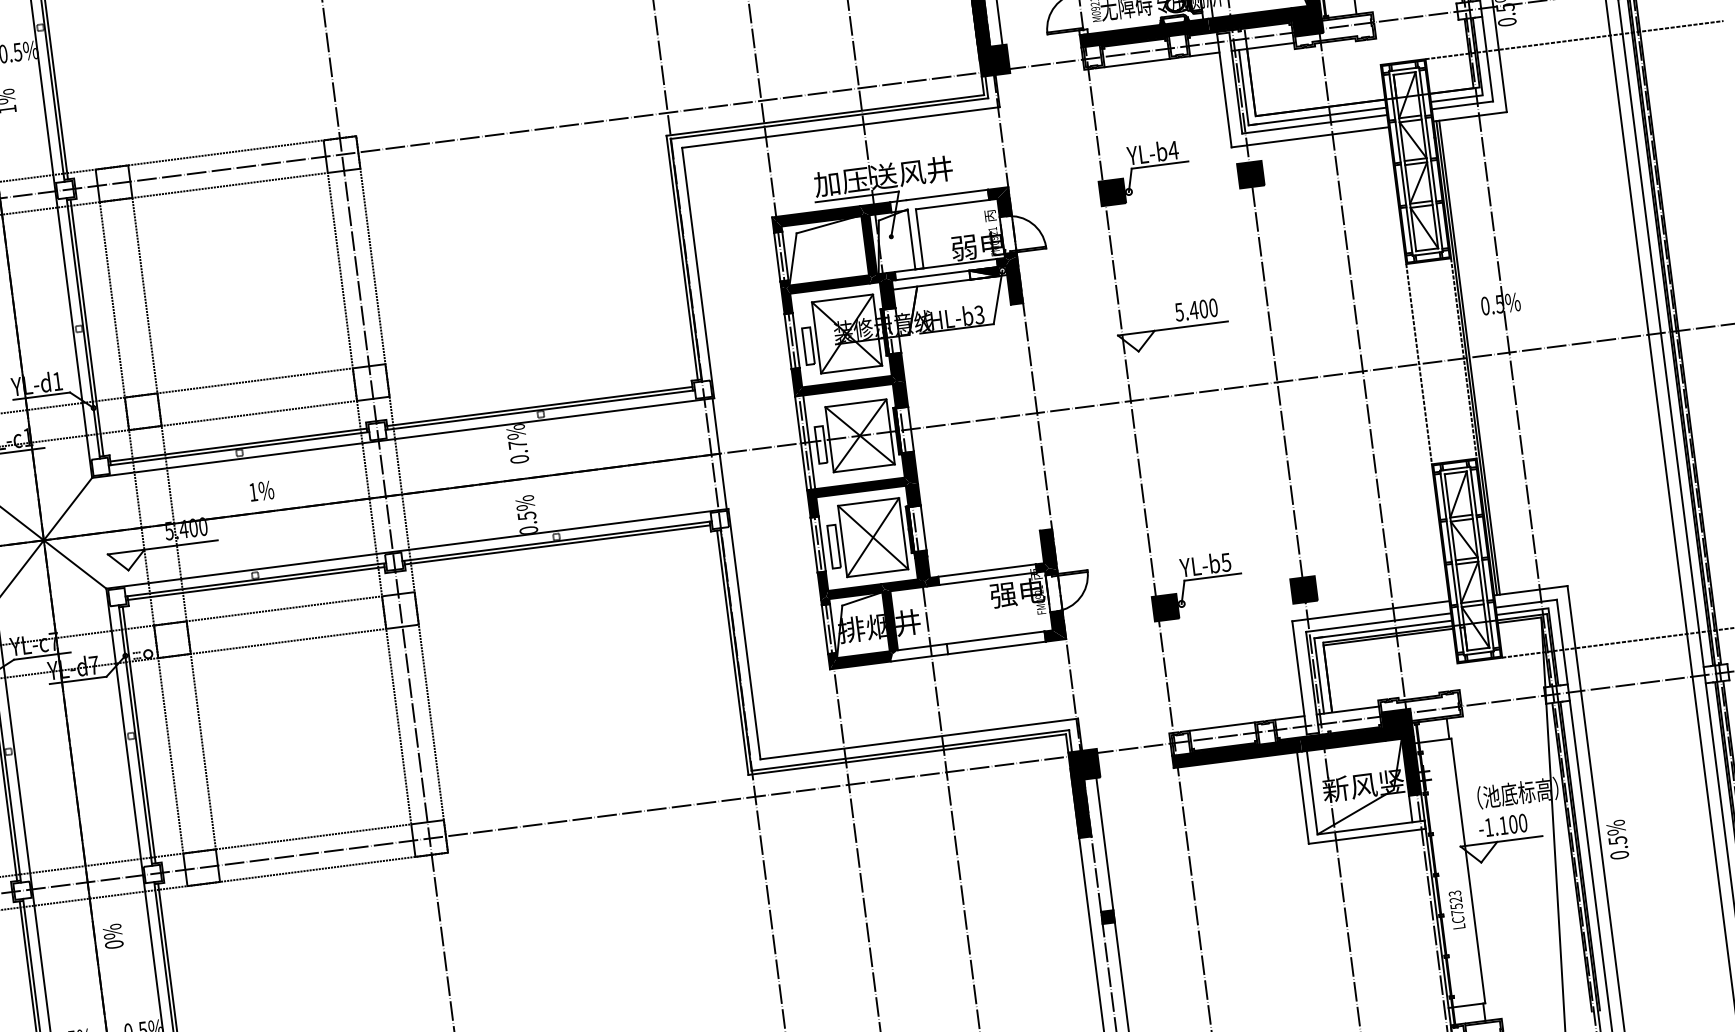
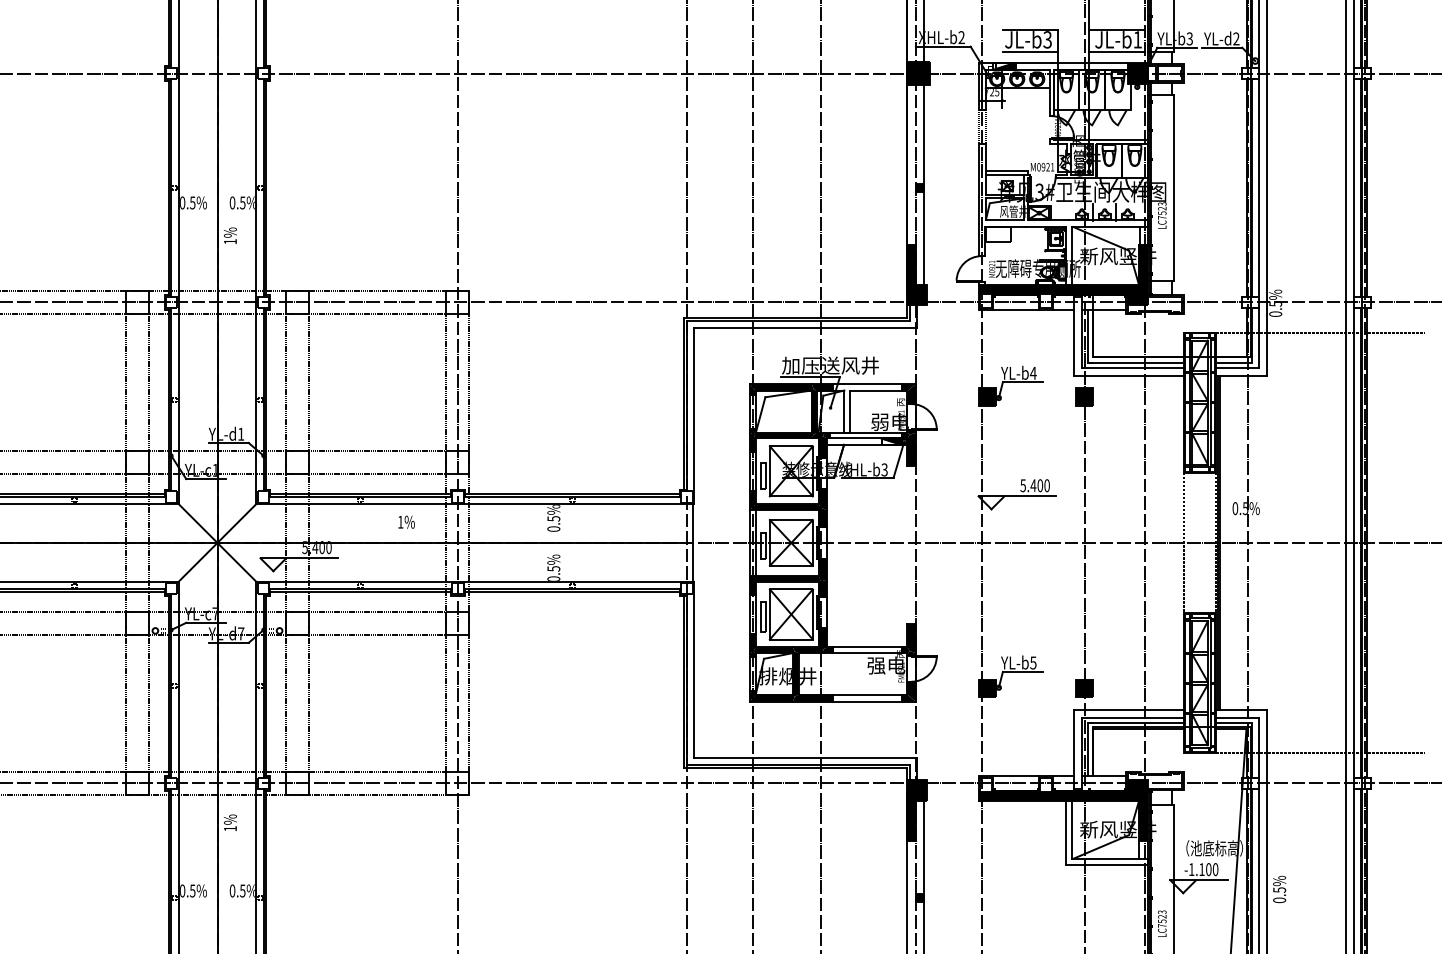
text: (517, 444) -> (553, 518), 0.7% -> 0.5%
text: (261, 490) -> (406, 521), moved
fill: (918, 651) -> (812, 697), added
text: (112, 944) -> (229, 828), 0% -> 1%

